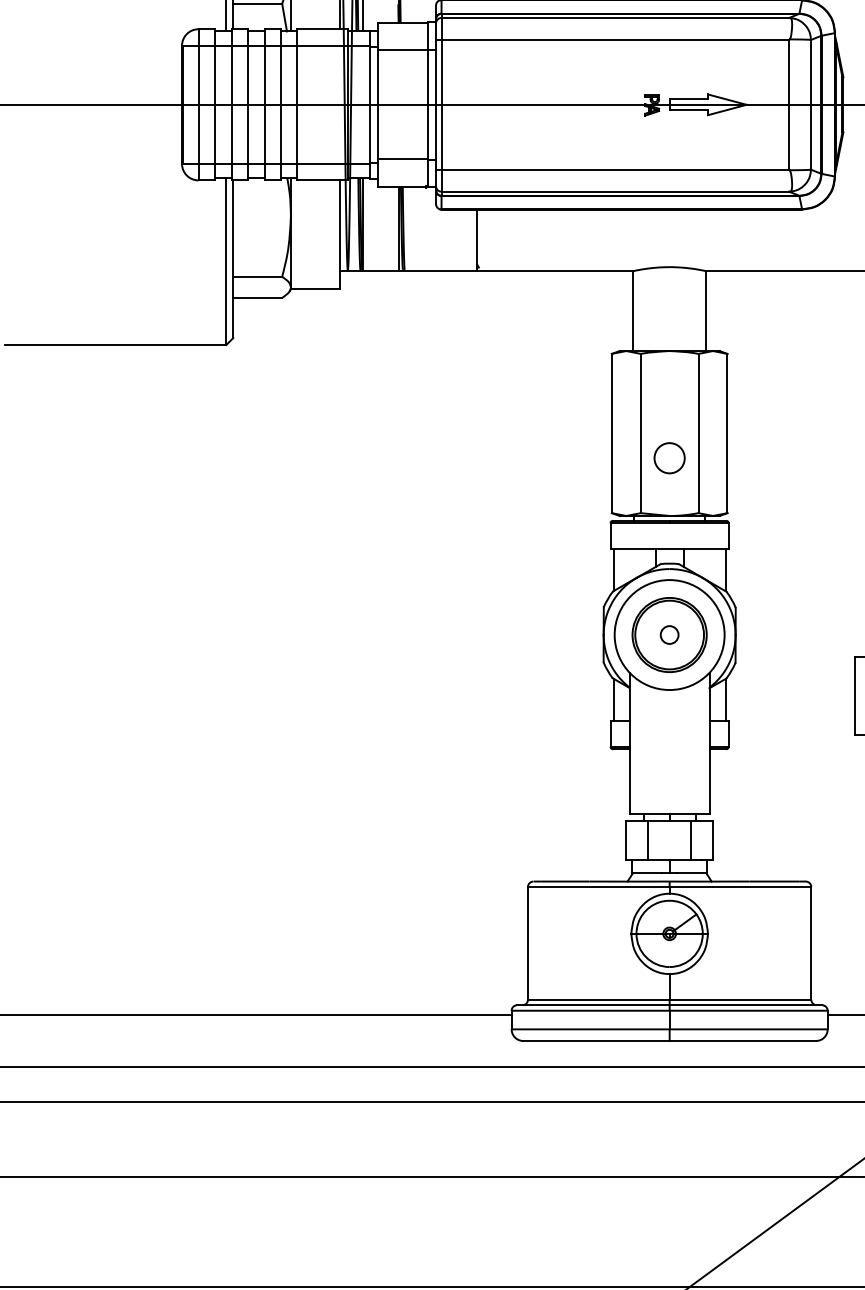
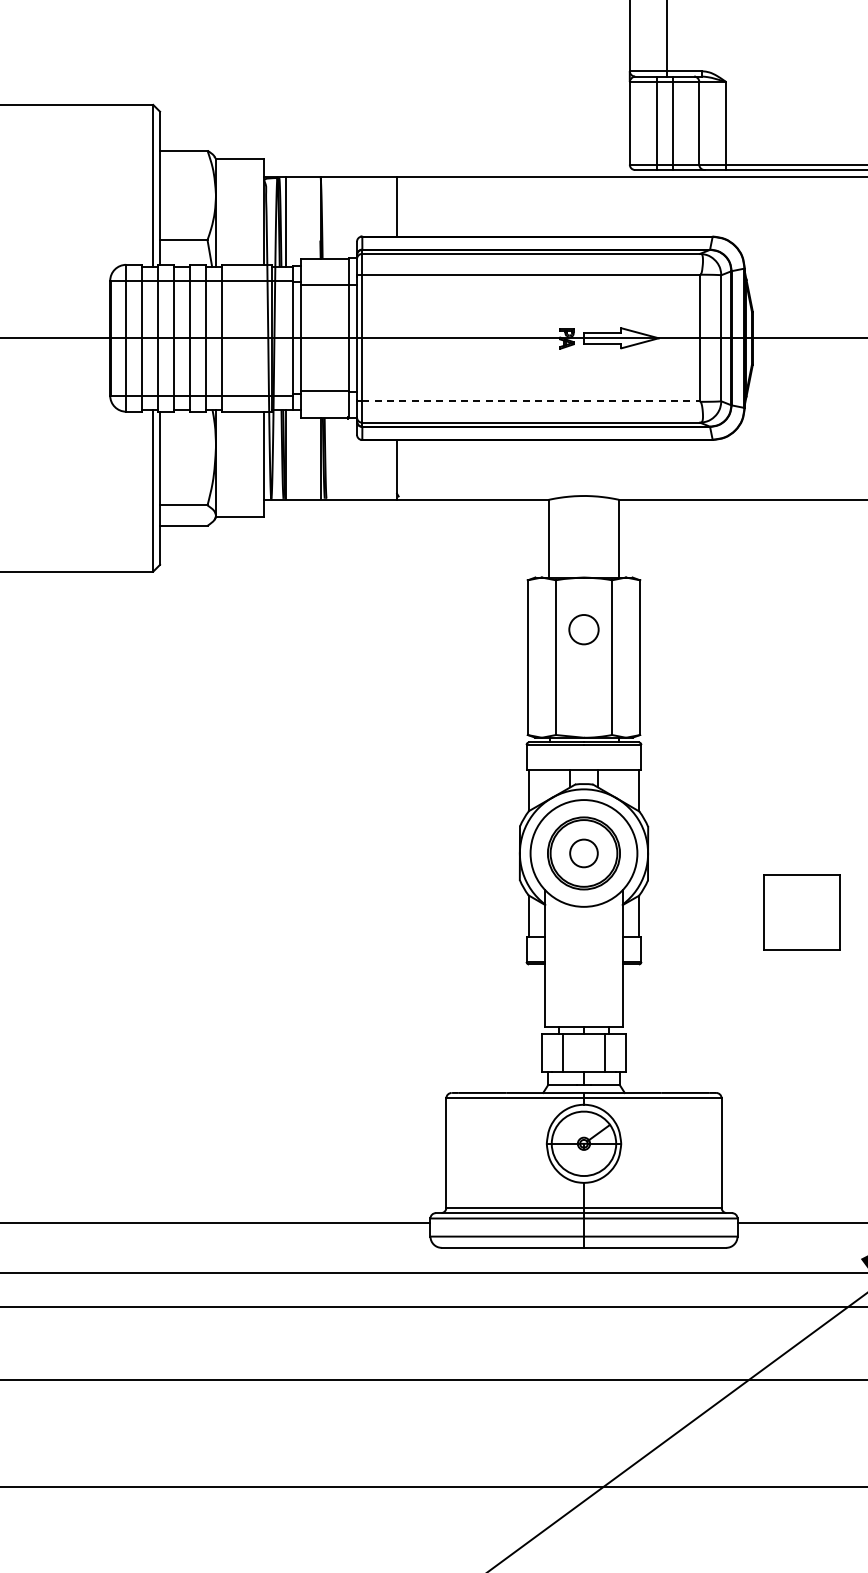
line: (615, 169) -> (531, 401), solid -> dashed
circle: (669, 458) -> (583, 629), moved
circle: (669, 635) -> (583, 853), size x1.6

